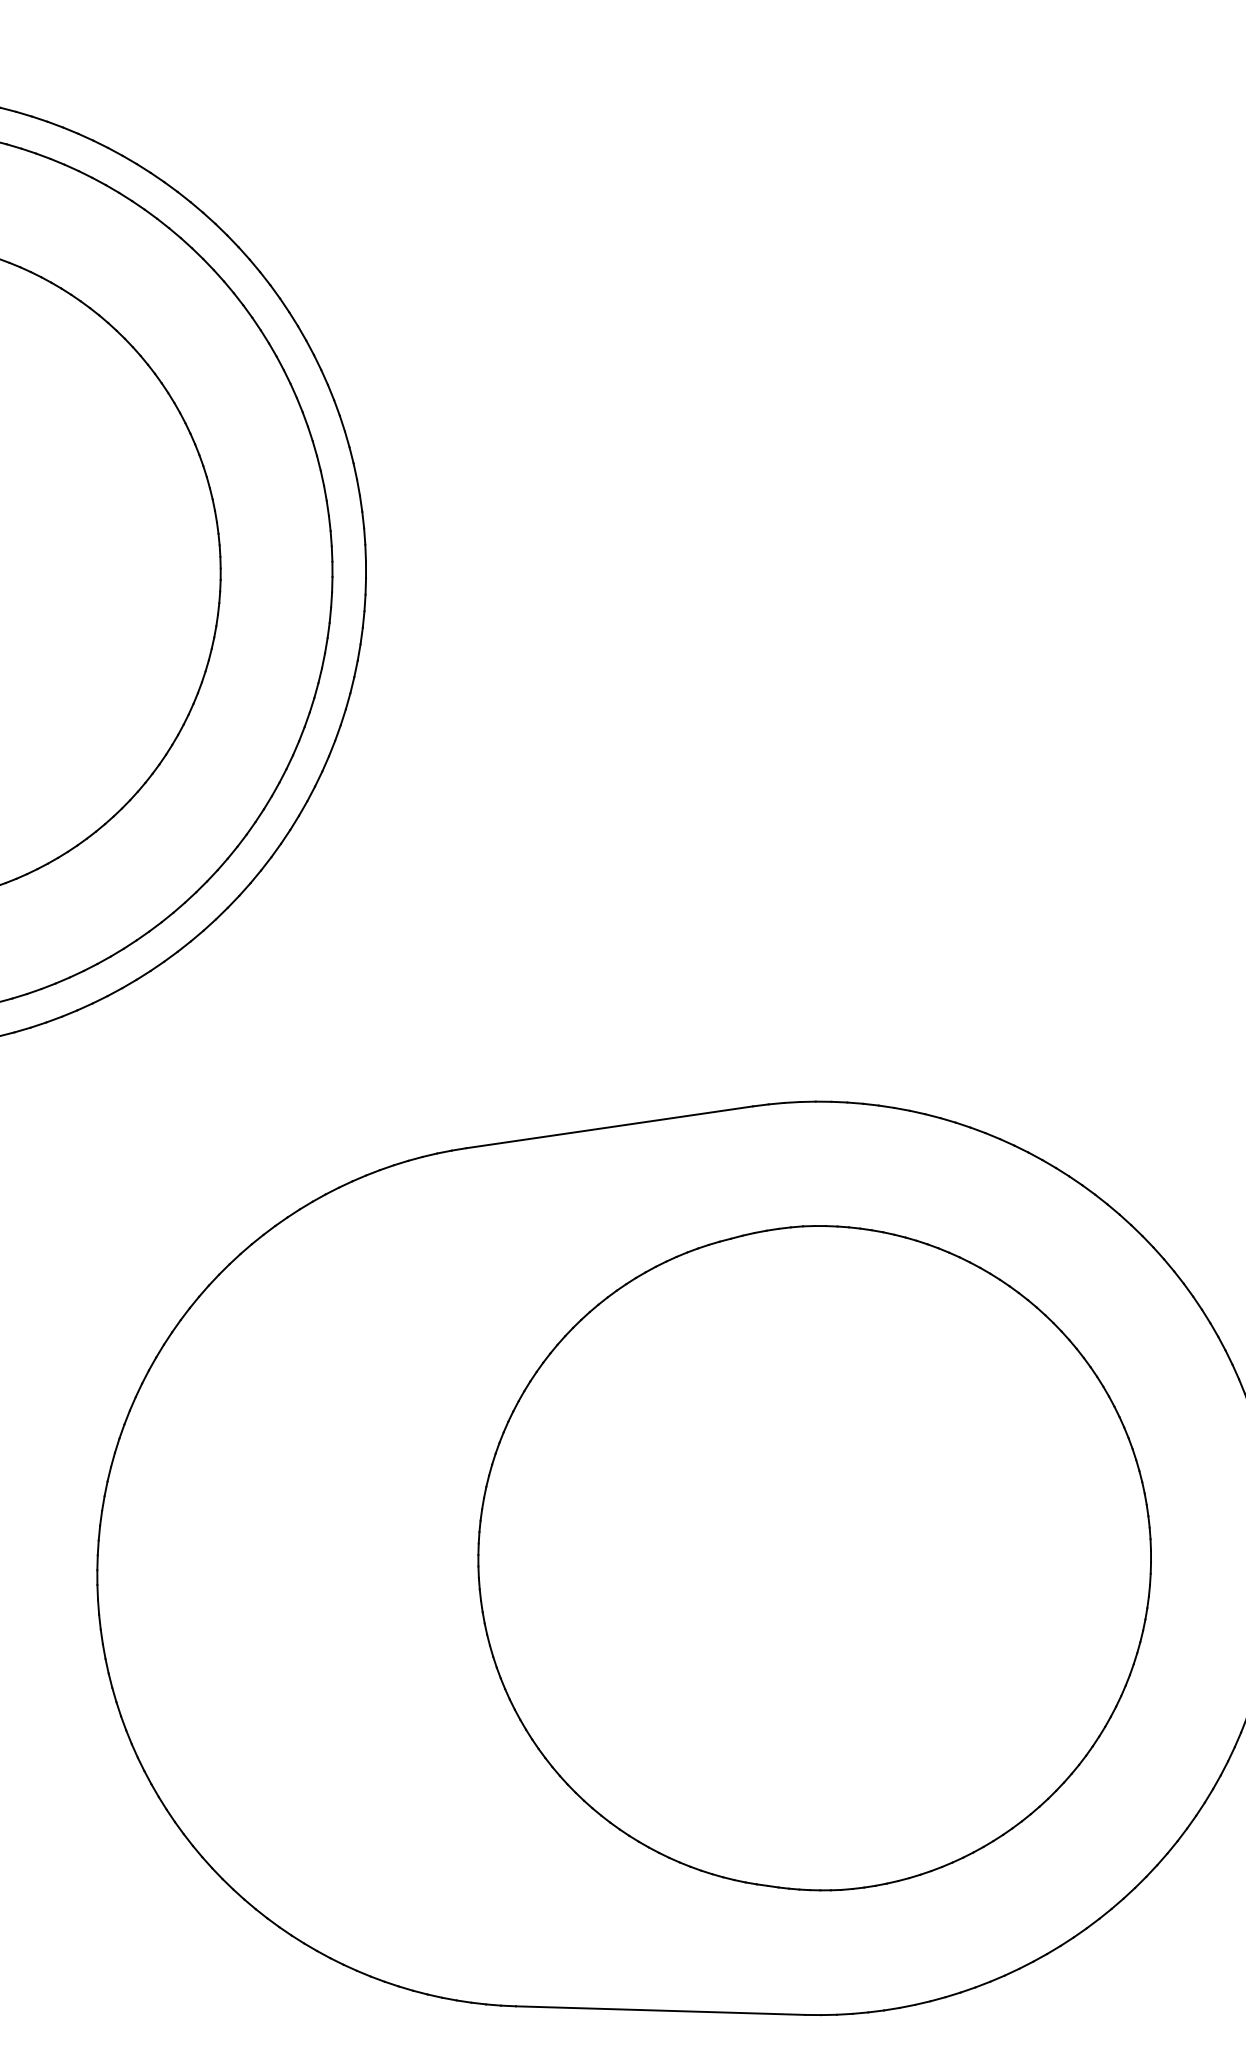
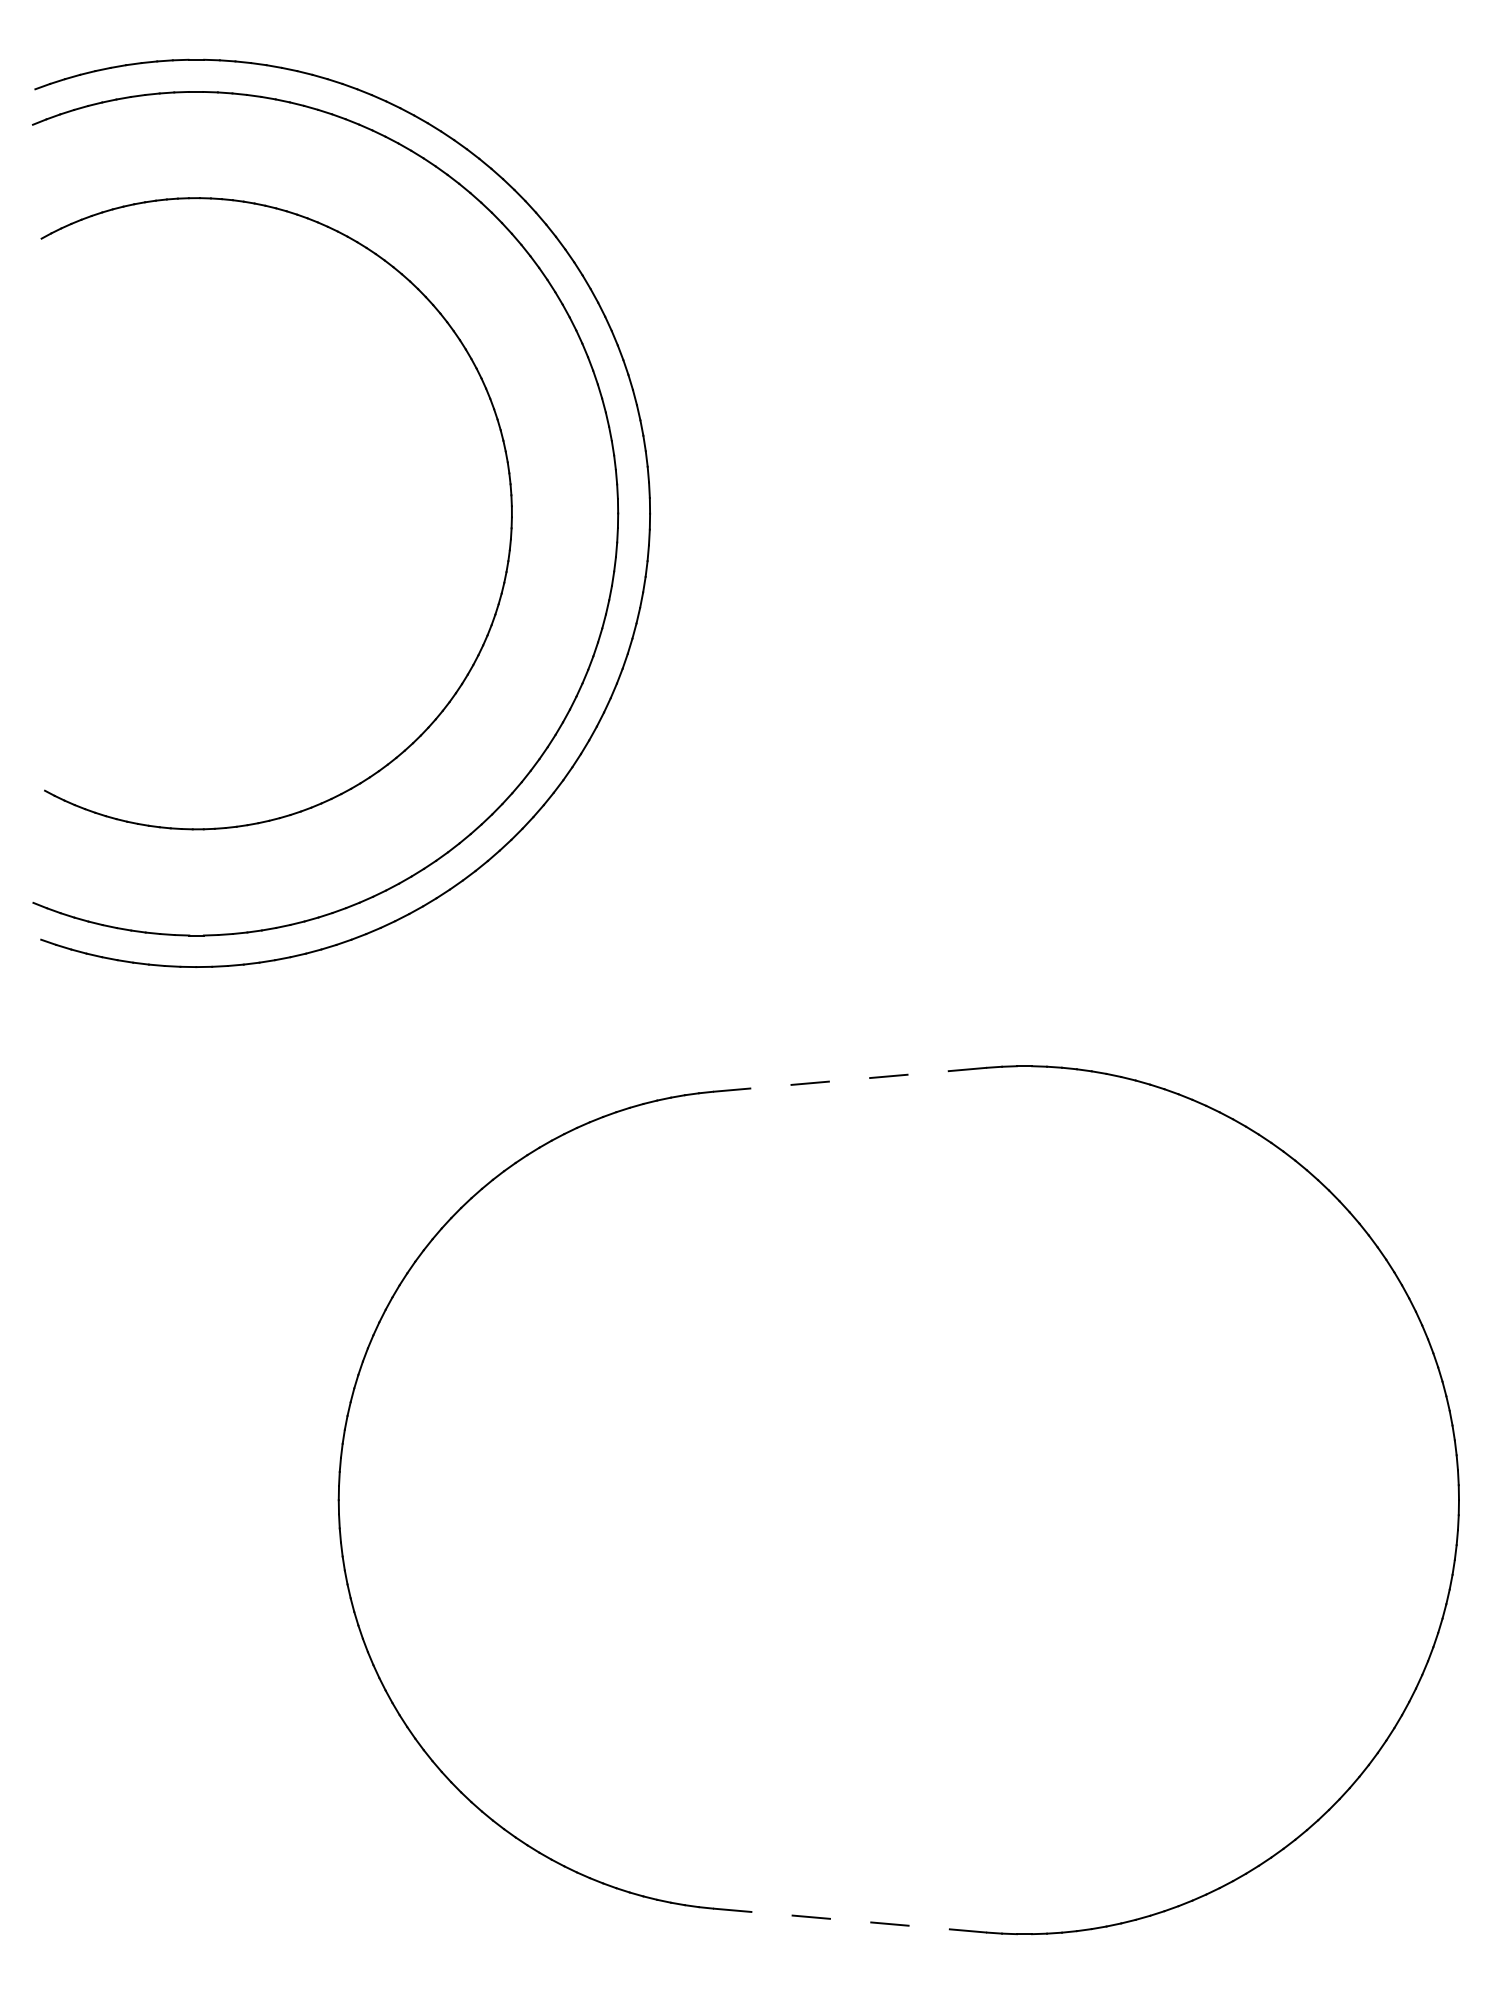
line: (610, 1126) -> (850, 1079), solid -> dashed
part: (814, 1557) -> (1020, 1499), removed
line: (661, 2010) -> (850, 1920), solid -> dashed

